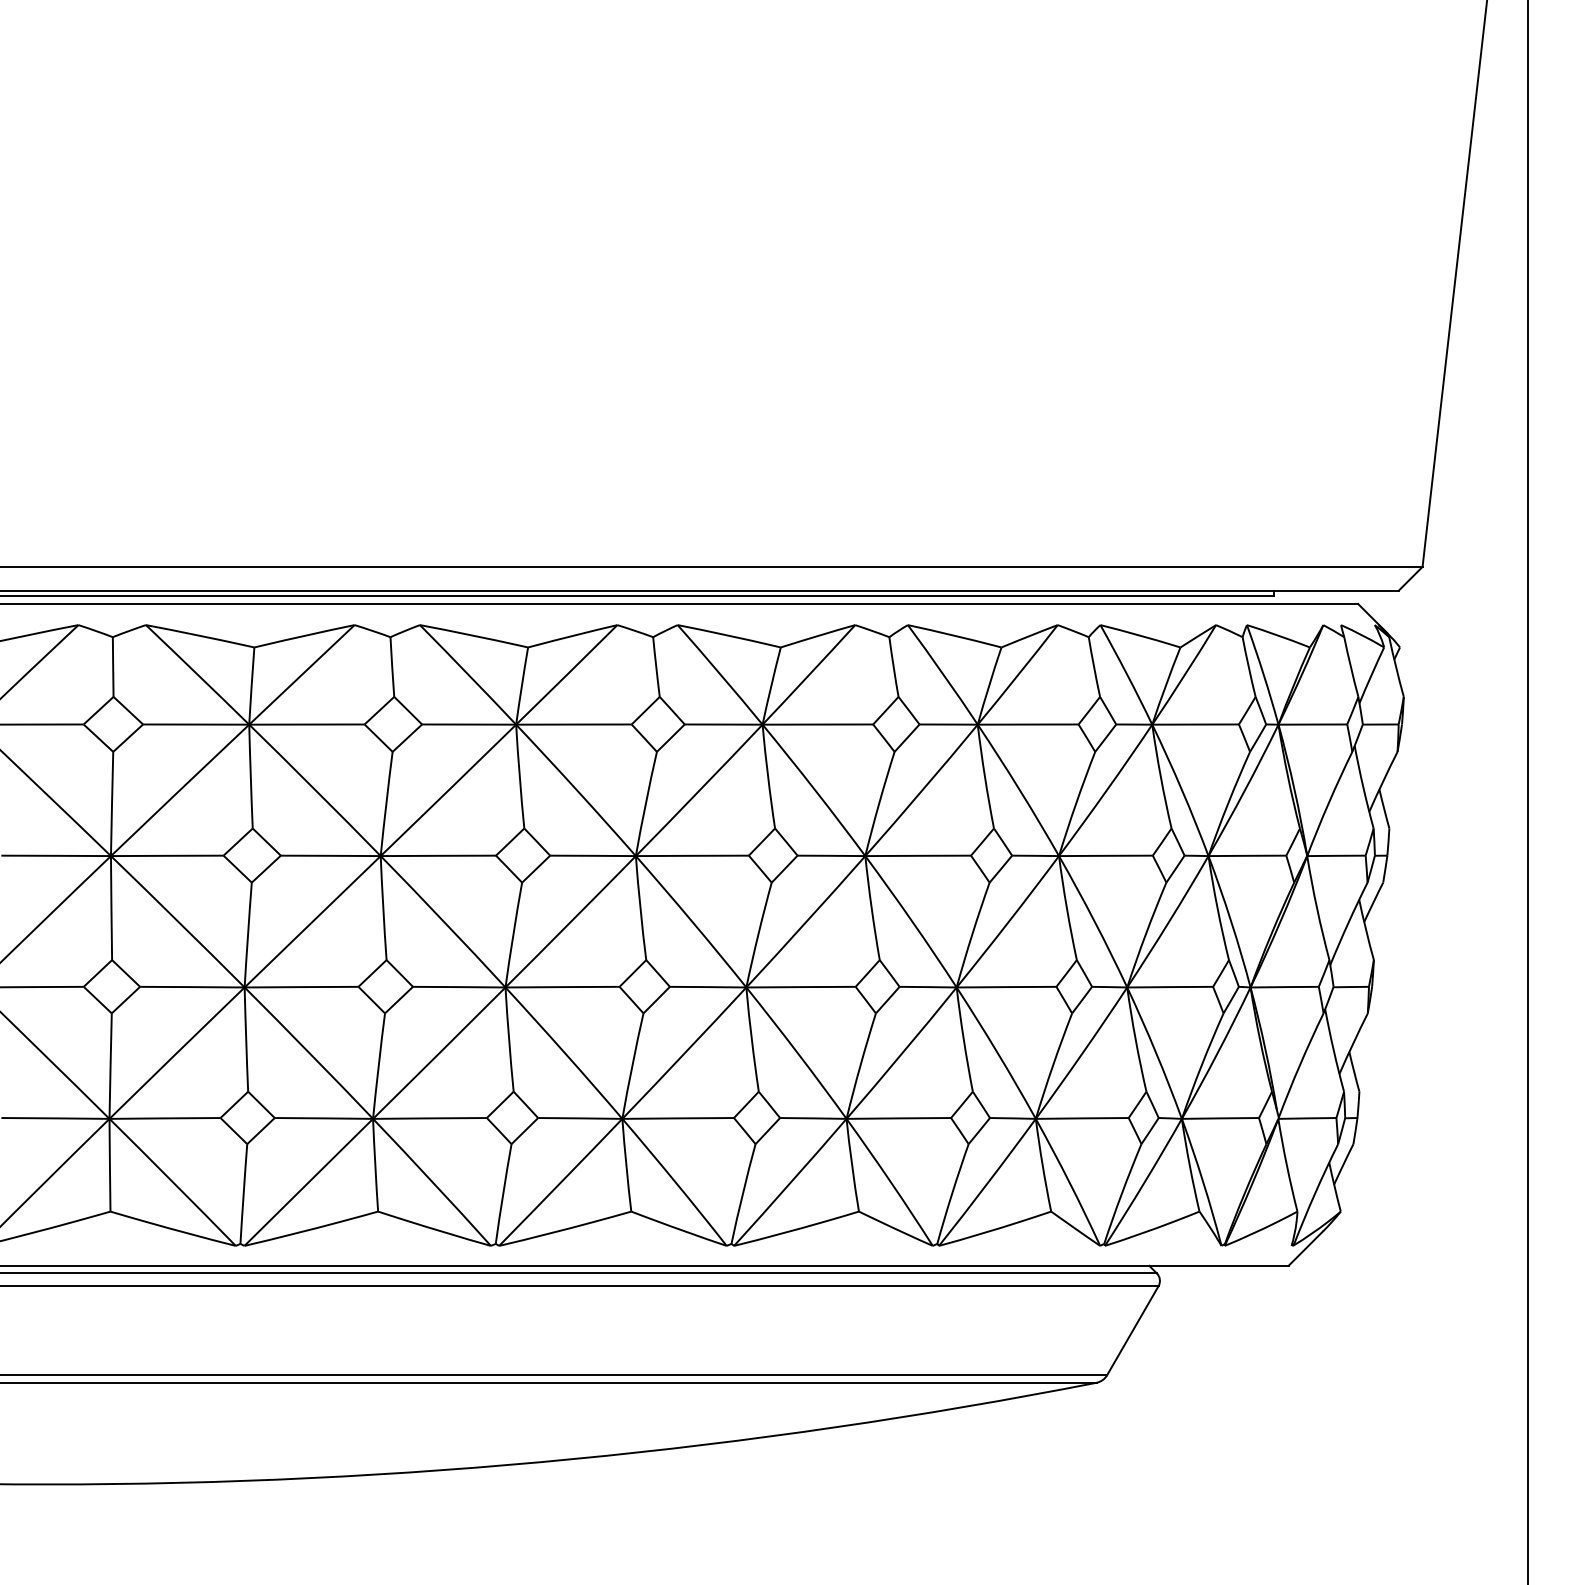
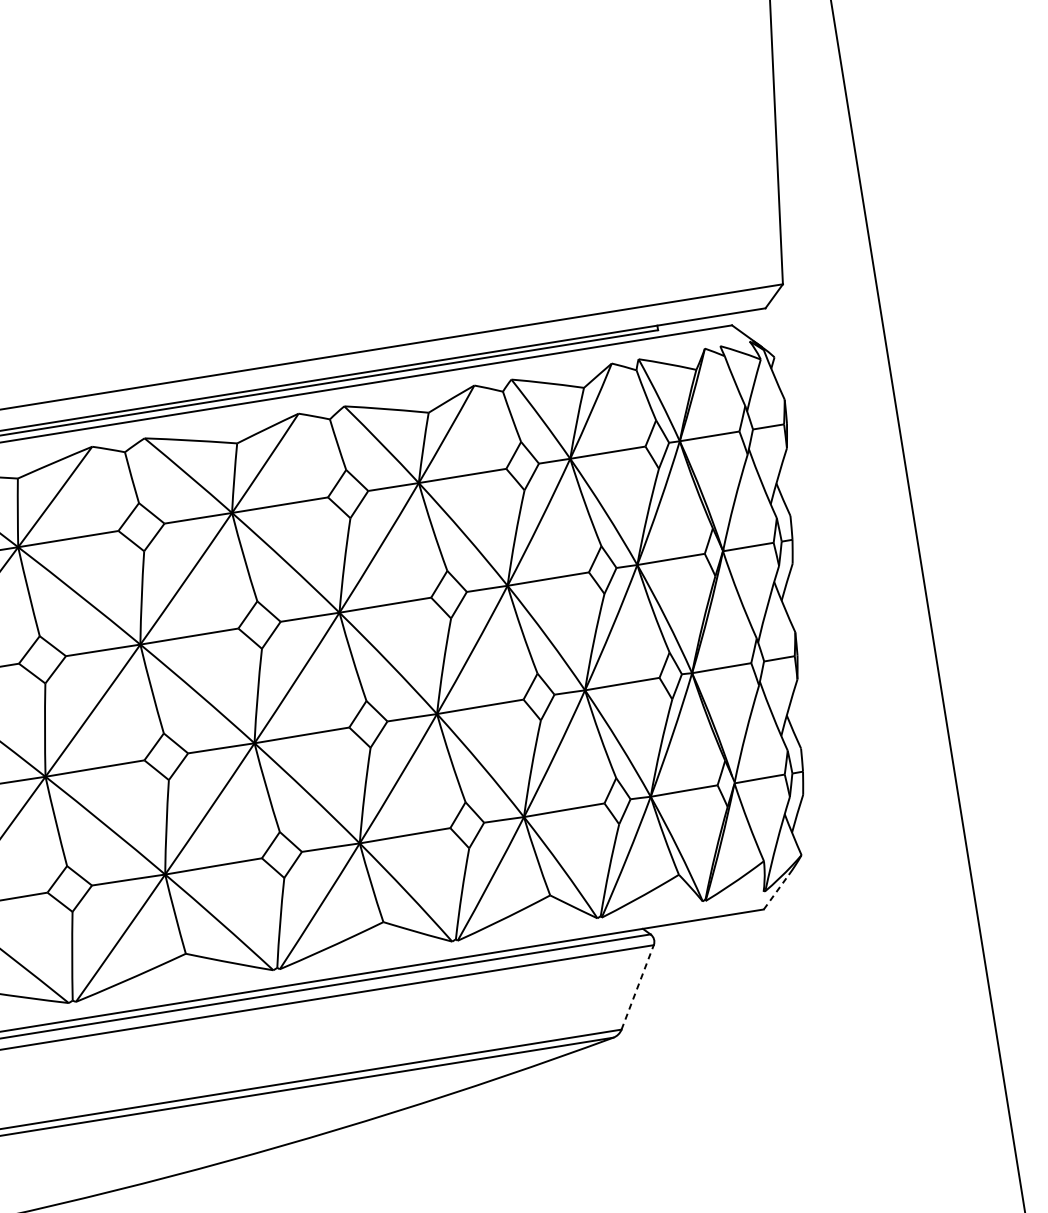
line: (1306, 1248) -> (776, 891), solid -> dashed
line: (1133, 1330) -> (638, 987), solid -> dashed

